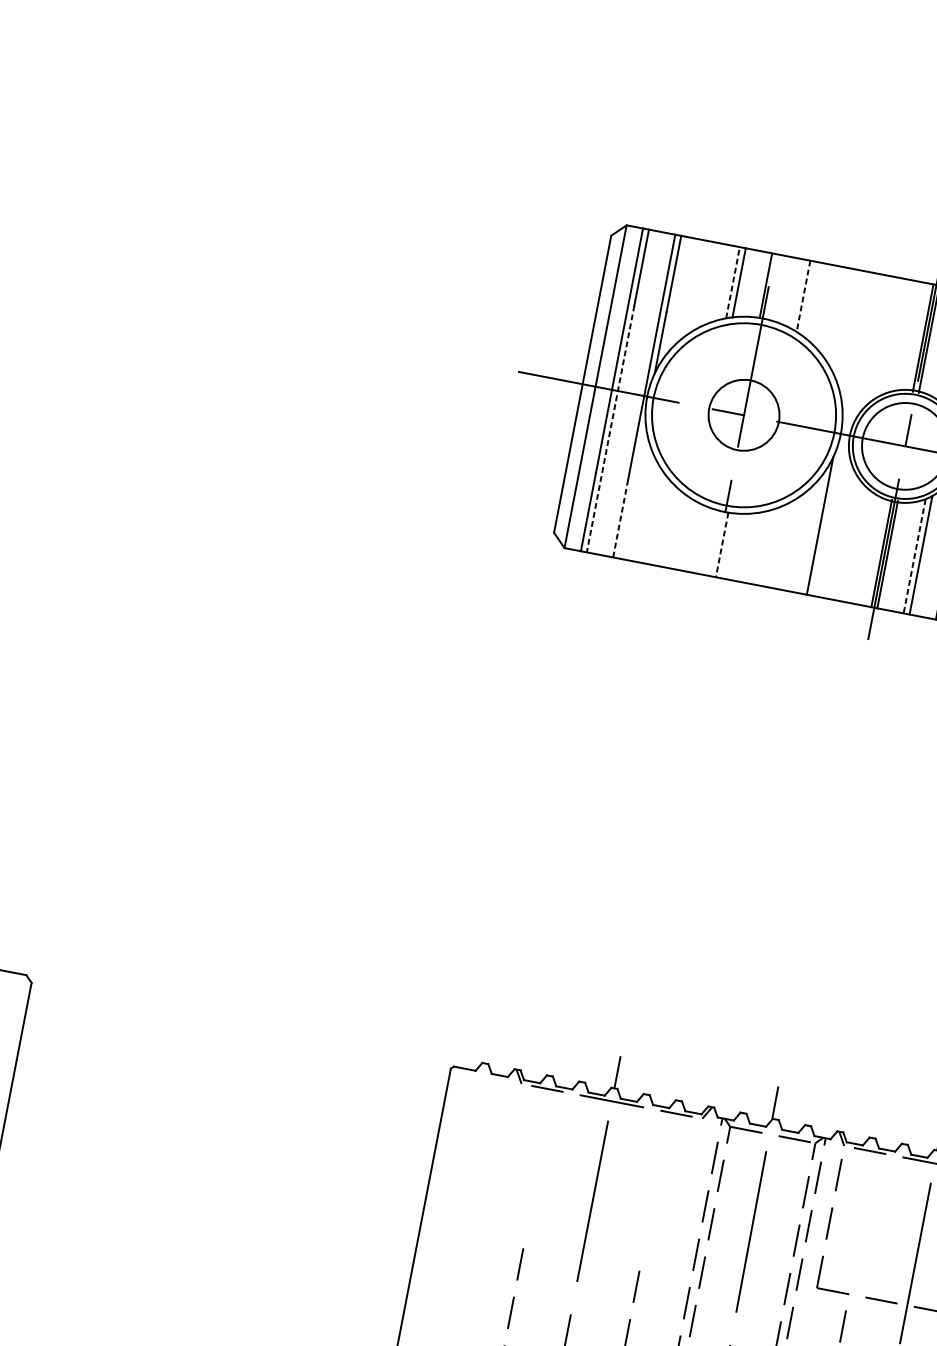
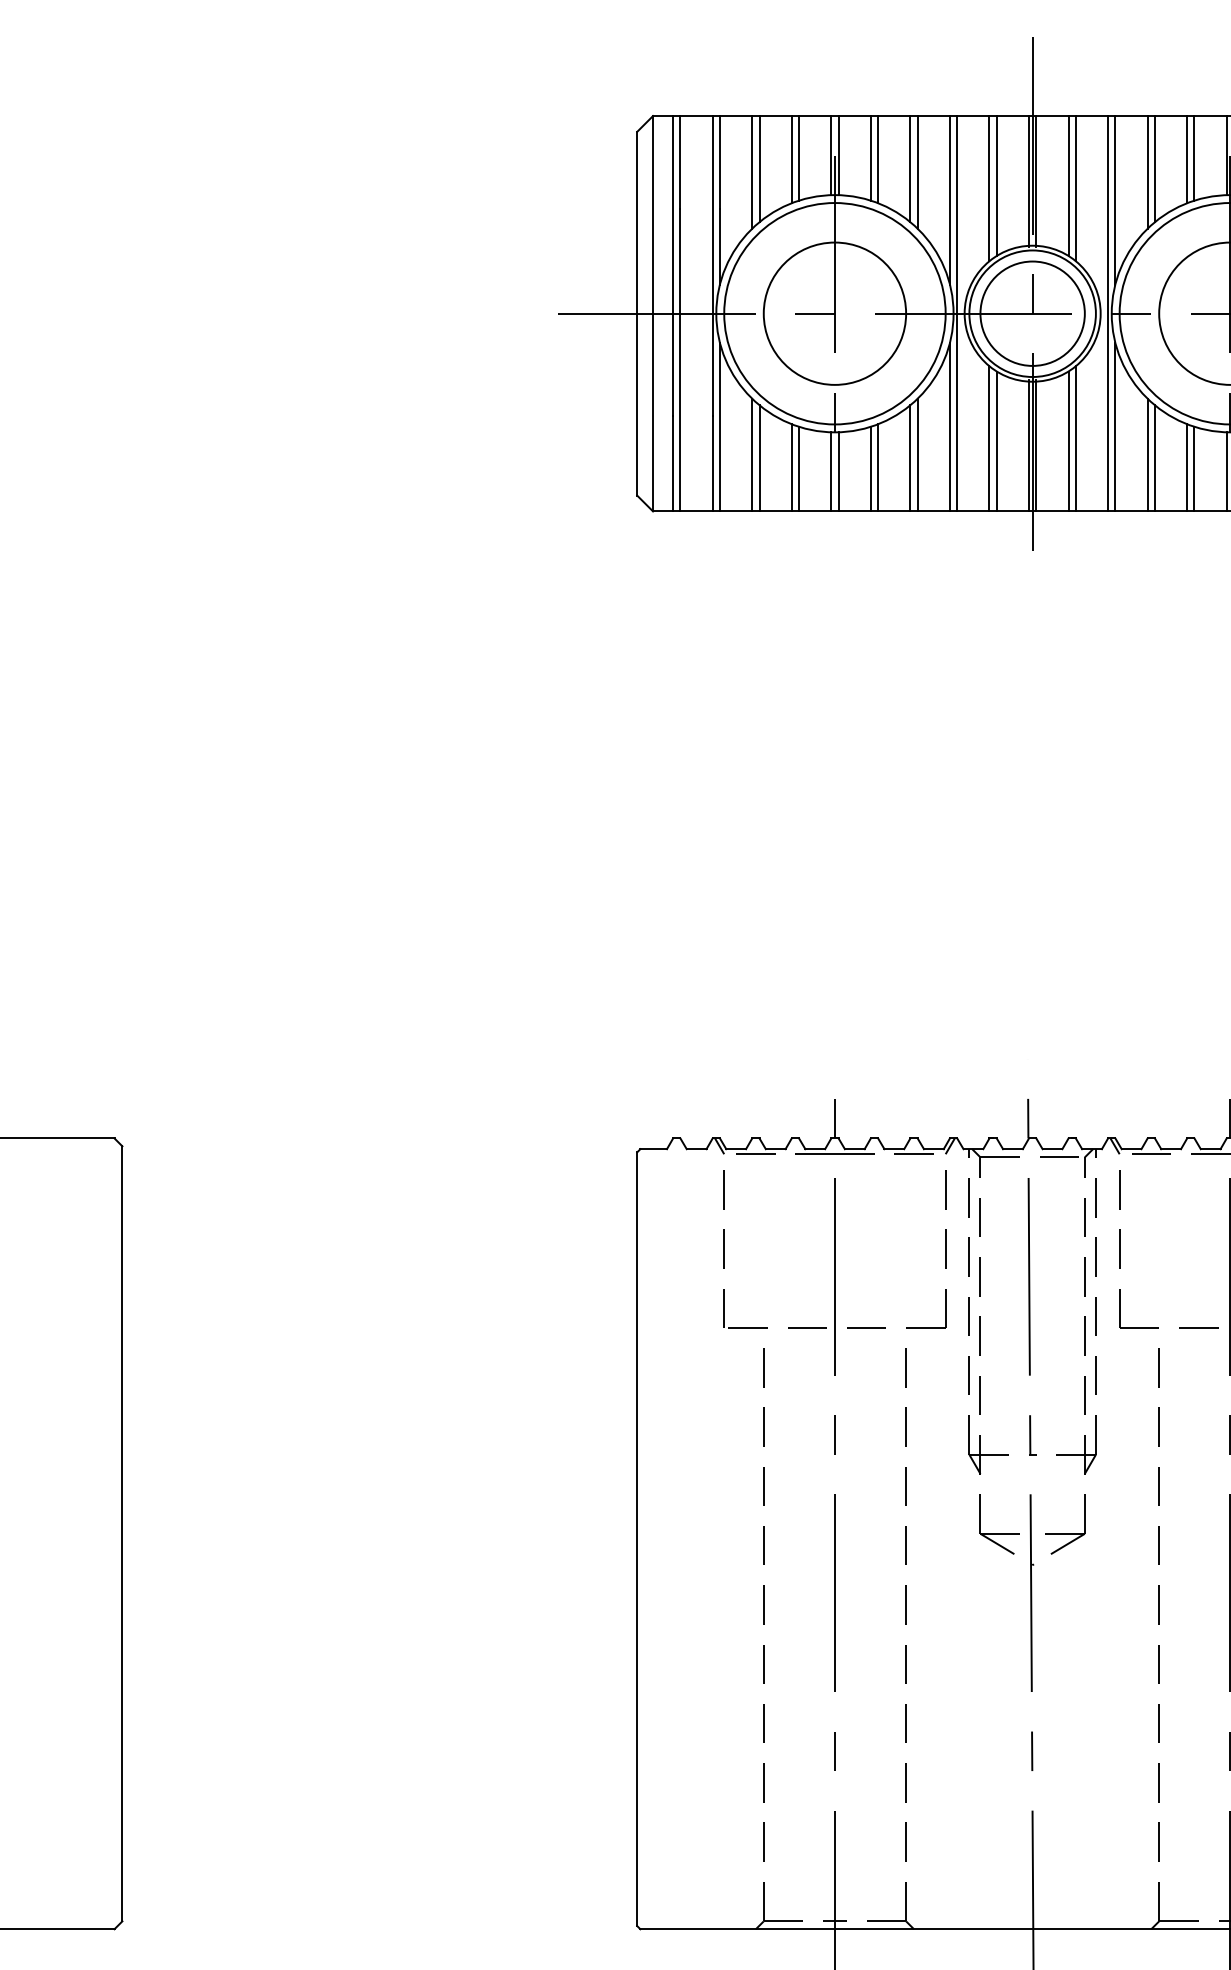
line: (732, 282) -> (791, 159), dashed -> solid
line: (705, 285) -> (759, 169), added
line: (771, 286) -> (838, 155), added
line: (698, 287) -> (752, 172), added
line: (797, 294) -> (870, 158), added
line: (803, 296) -> (878, 159), dashed -> solid
line: (828, 309) -> (910, 169), added
line: (833, 313) -> (917, 172), added
line: (895, 336) -> (996, 186), added
line: (889, 337) -> (989, 188), added
line: (855, 340) -> (949, 200), added
circle: (743, 415) -> (834, 313), size x1.67
line: (610, 429) -> (680, 360), dashed -> solid
line: (844, 434) -> (957, 313), added
line: (631, 490) -> (719, 427), added
line: (654, 517) -> (752, 454), added
line: (620, 518) -> (712, 463), dashed -> solid
line: (659, 521) -> (759, 458), added
line: (684, 533) -> (791, 467), added
line: (690, 536) -> (799, 468), added
line: (850, 541) -> (989, 438), added
line: (716, 543) -> (831, 471), added
line: (789, 543) -> (917, 454), added
line: (722, 544) -> (838, 471), dashed -> solid
line: (855, 544) -> (996, 441), added
line: (782, 545) -> (910, 458), added
line: (748, 547) -> (870, 468), added
line: (755, 547) -> (878, 467), added
line: (914, 556) -> (1068, 441), dashed -> solid
part: (577, 1241) -> (826, 1327), added

